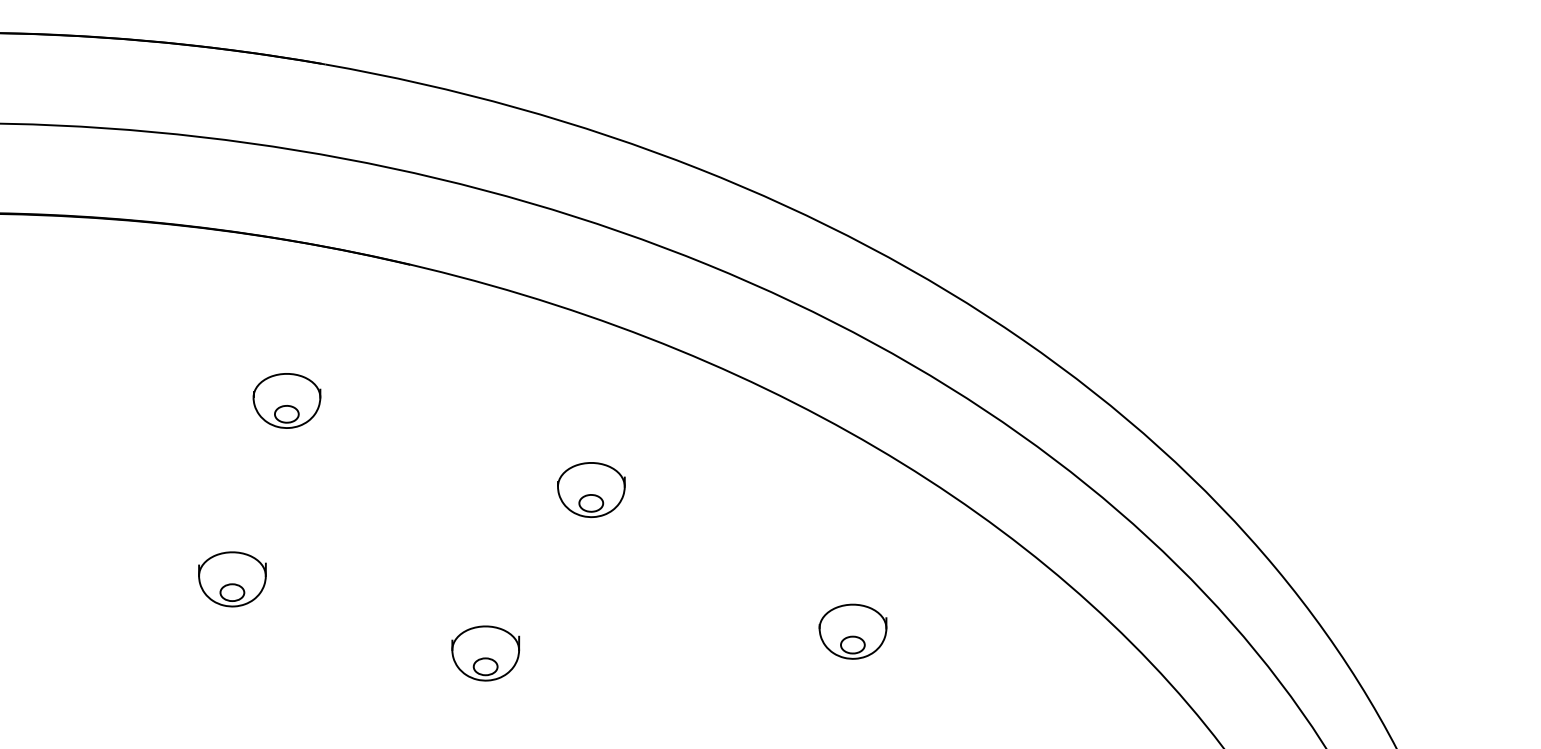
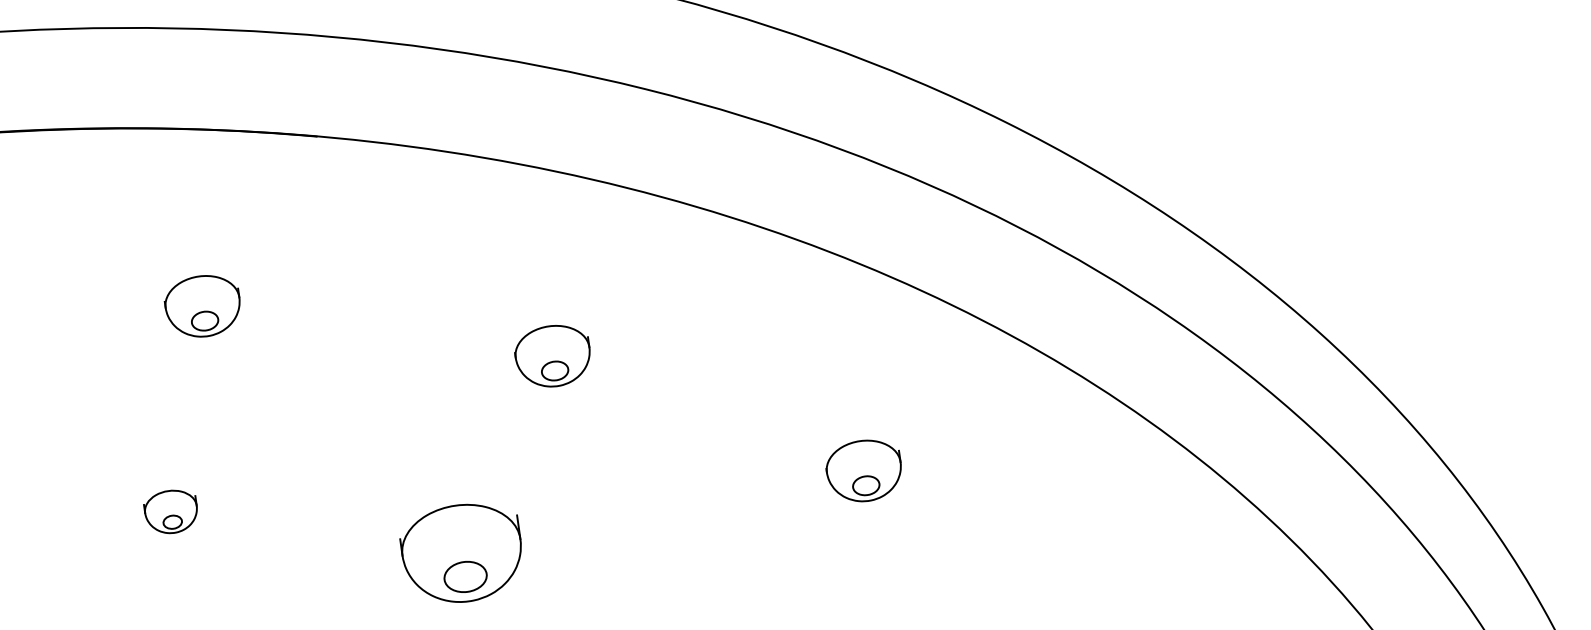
part: (232, 579) -> (171, 512), size x0.7
part: (485, 653) -> (462, 553), size x1.6

